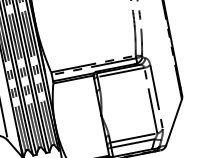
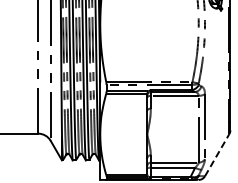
line: (174, 121) -> (217, 154), solid -> dashed

